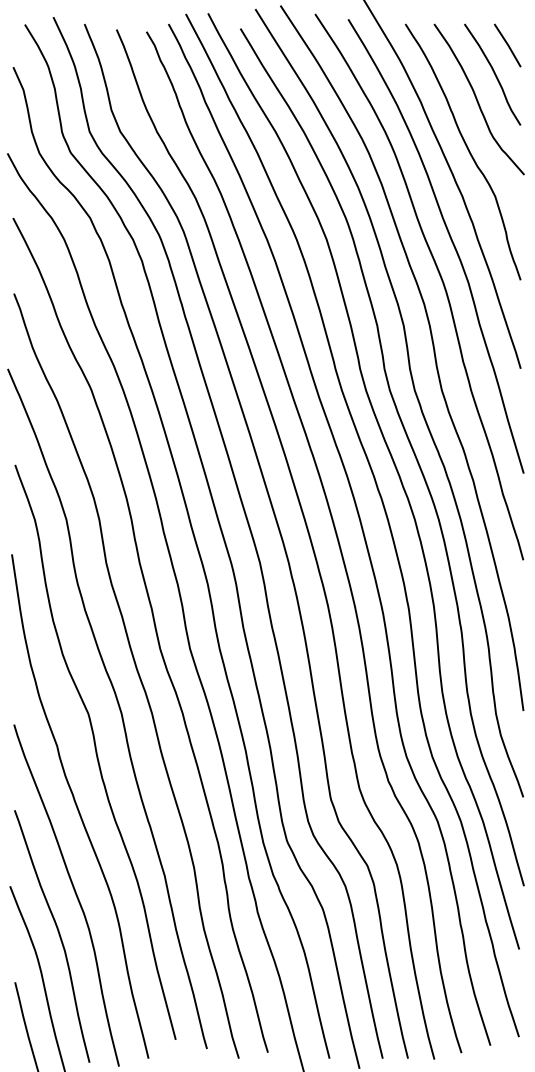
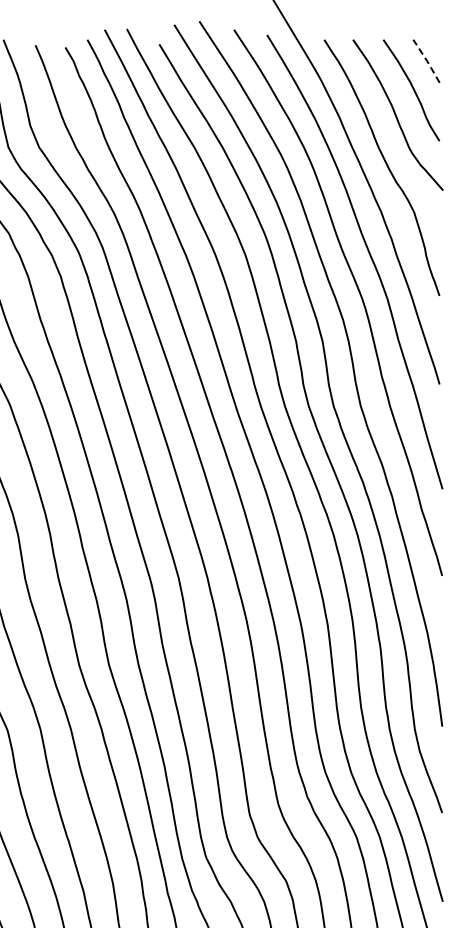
line: (508, 45) -> (427, 61), solid -> dashed

